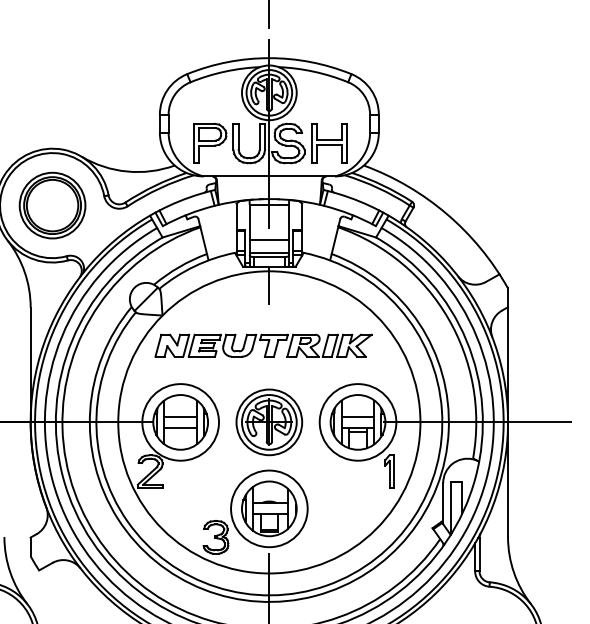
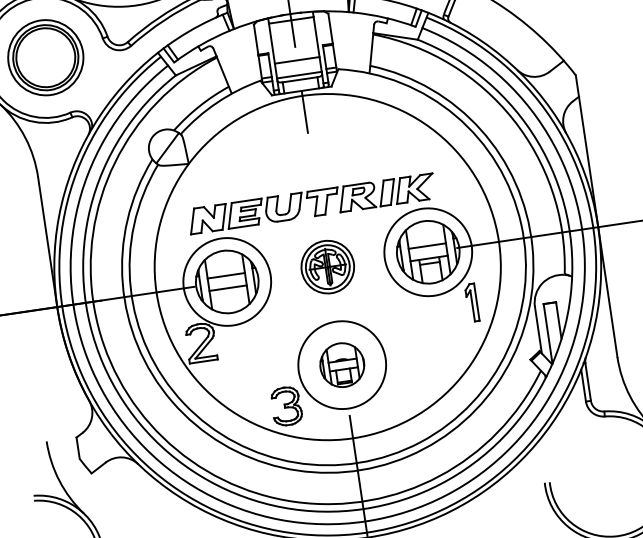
part: (263, 345) -> (311, 203), moved
part: (269, 422) -> (327, 267), size x0.7
part: (269, 508) -> (342, 364), size x0.7

